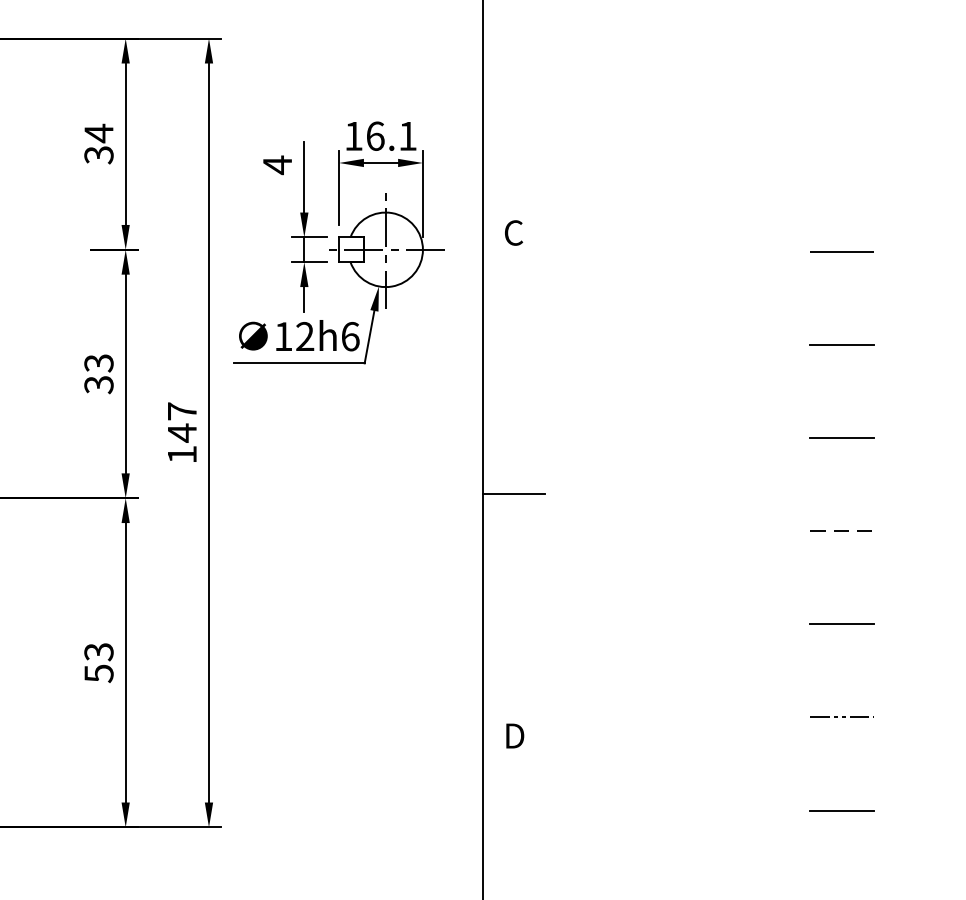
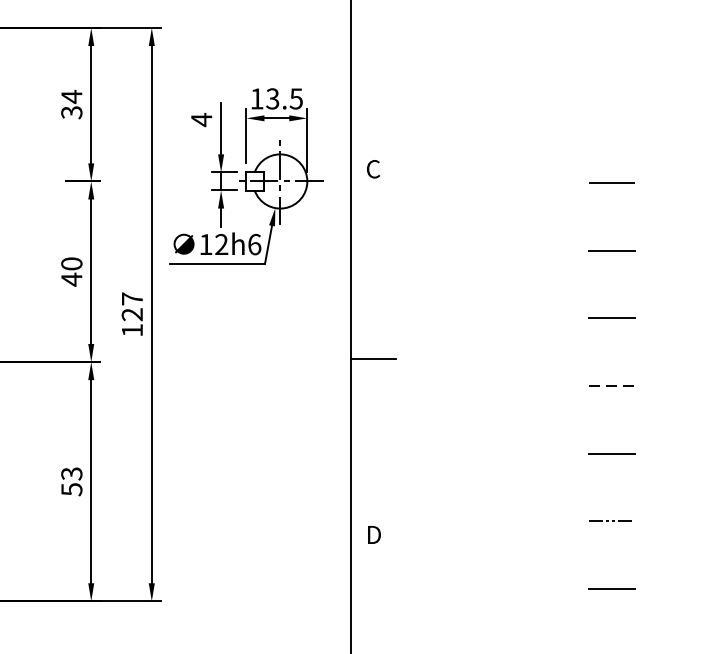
text: (391, 135) -> (284, 98), 16.1 -> 13.5
text: (98, 373) -> (71, 271), 33 -> 40
text: (181, 432) -> (131, 314), 147 -> 127

